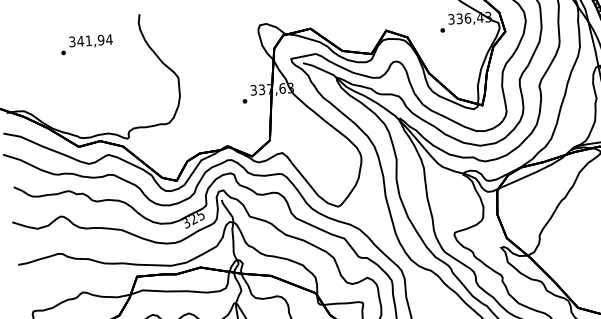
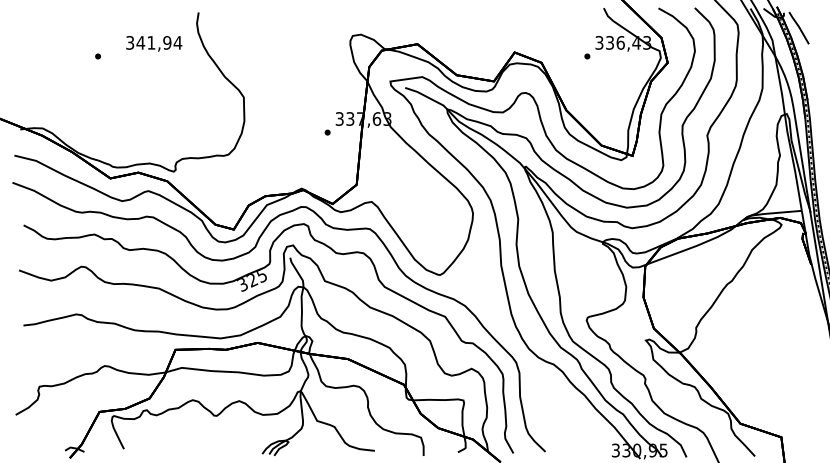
text: (91, 41) -> (154, 43), moved

